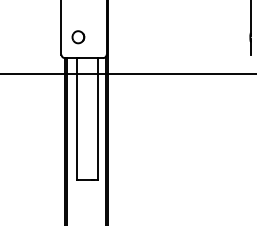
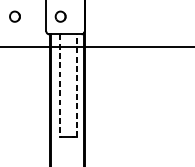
part: (24, 37) -> (15, 16), added
line: (77, 118) -> (59, 85), solid -> dashed
line: (97, 118) -> (76, 85), solid -> dashed

